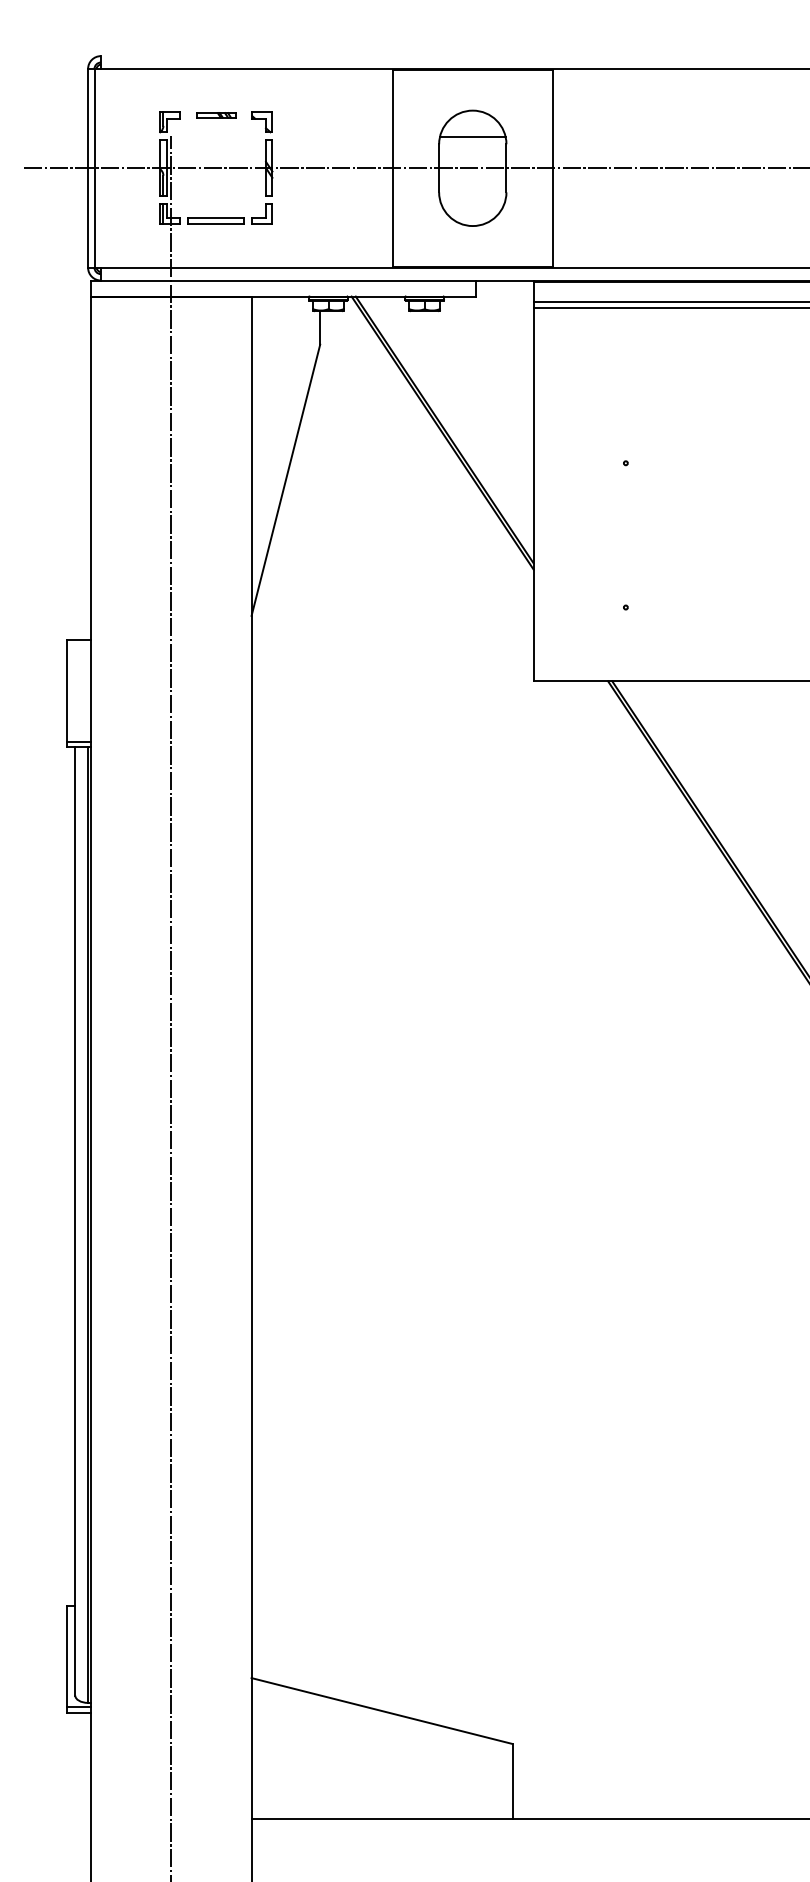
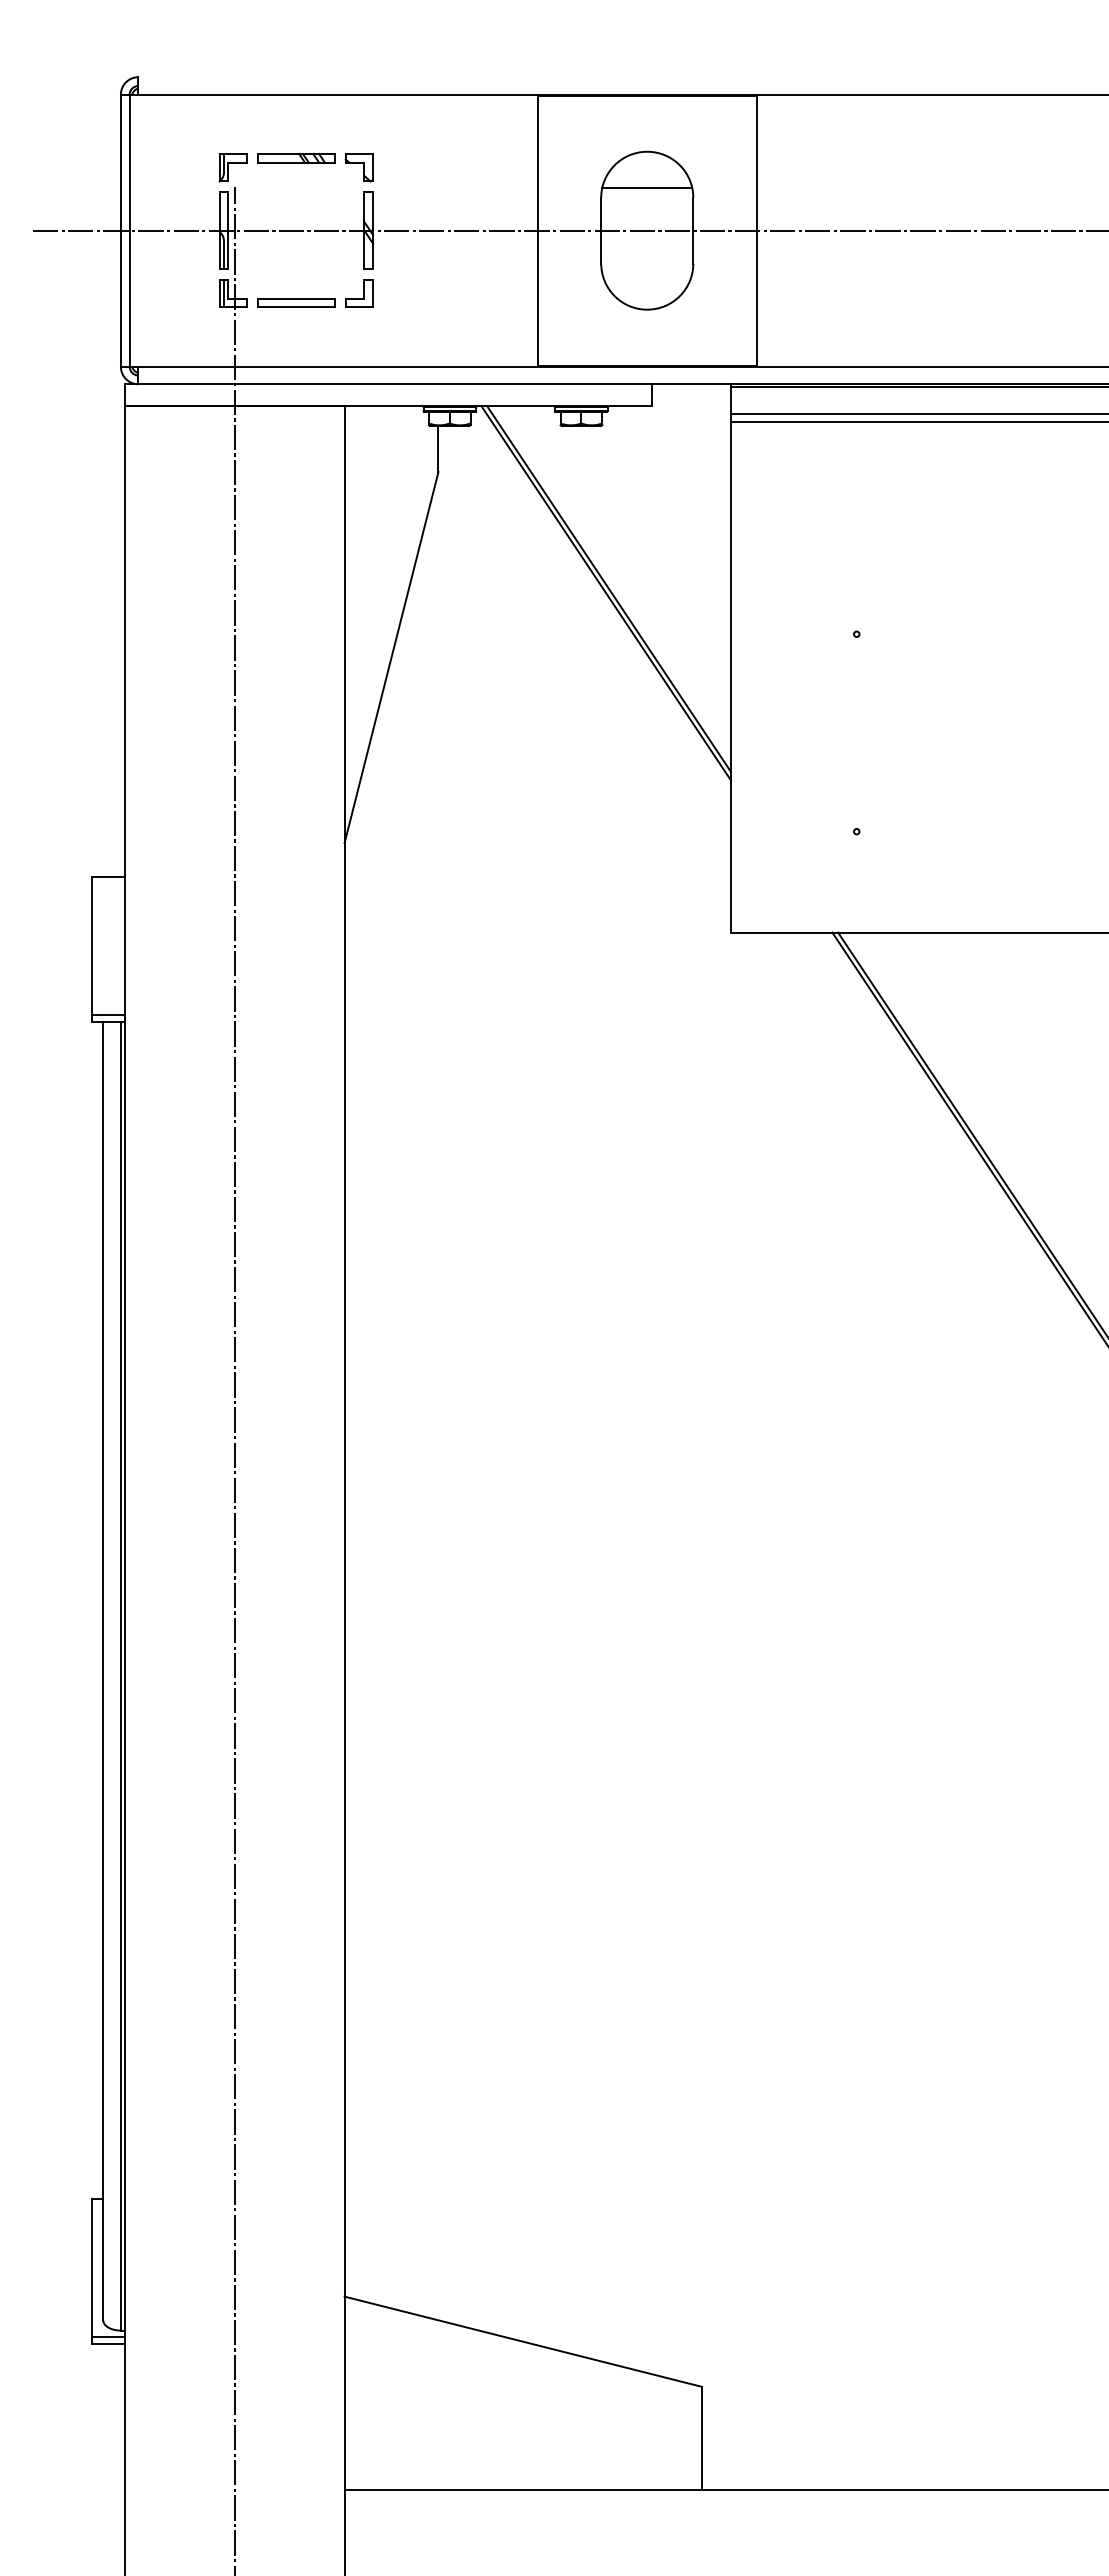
part: (216, 114) -> (296, 157), size x1.43

